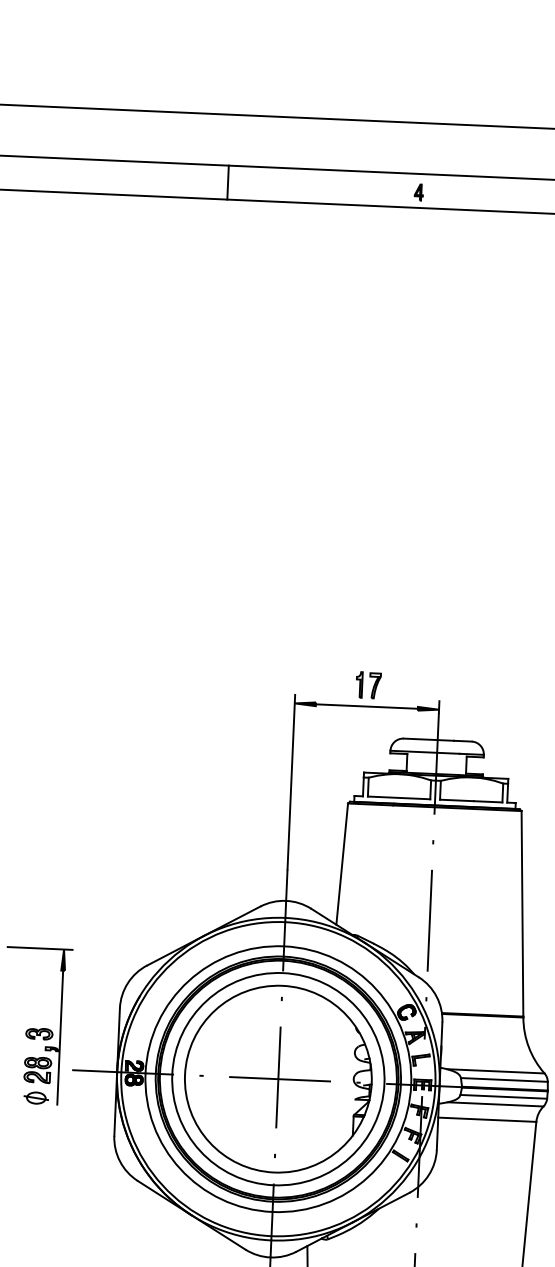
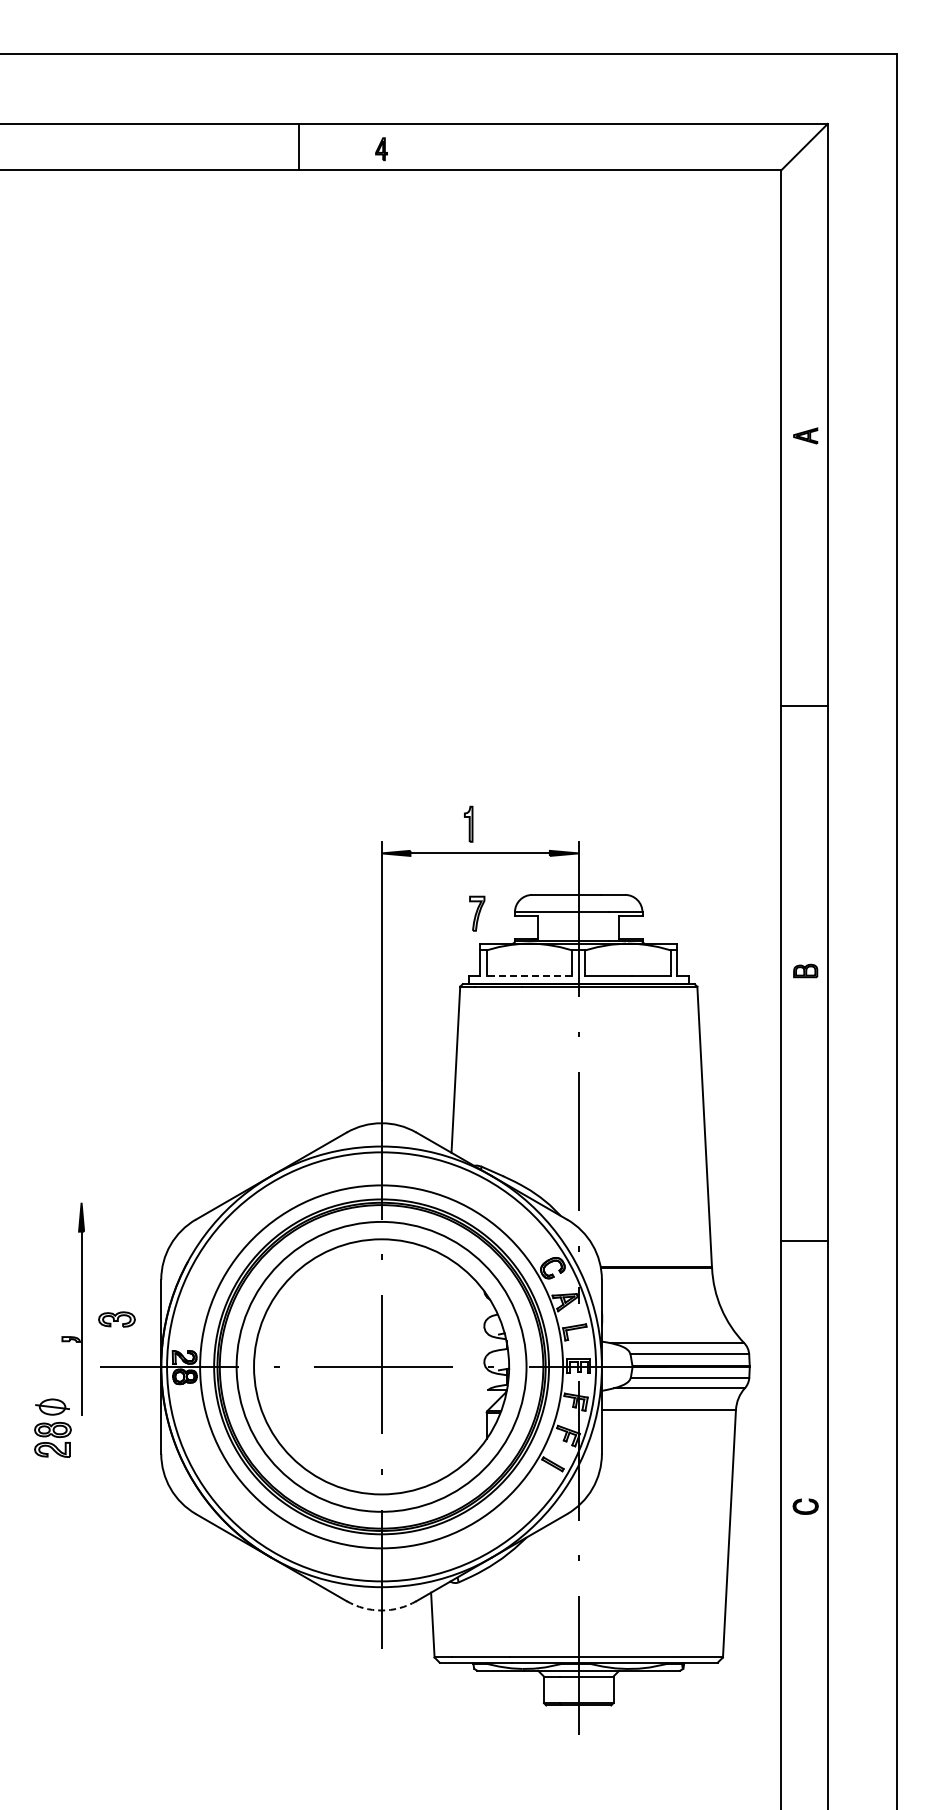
line: (228, 182) -> (298, 146), moved
part: (418, 192) -> (381, 149), moved
part: (375, 685) -> (477, 913), moved
line: (399, 798) -> (529, 976), solid -> dashed
line: (39, 948) -> (48, 1202), removed
part: (39, 1033) -> (116, 1319), moved
part: (37, 1069) -> (52, 1439), moved
arc: (270, 1257) -> (381, 1610), solid -> dashed

